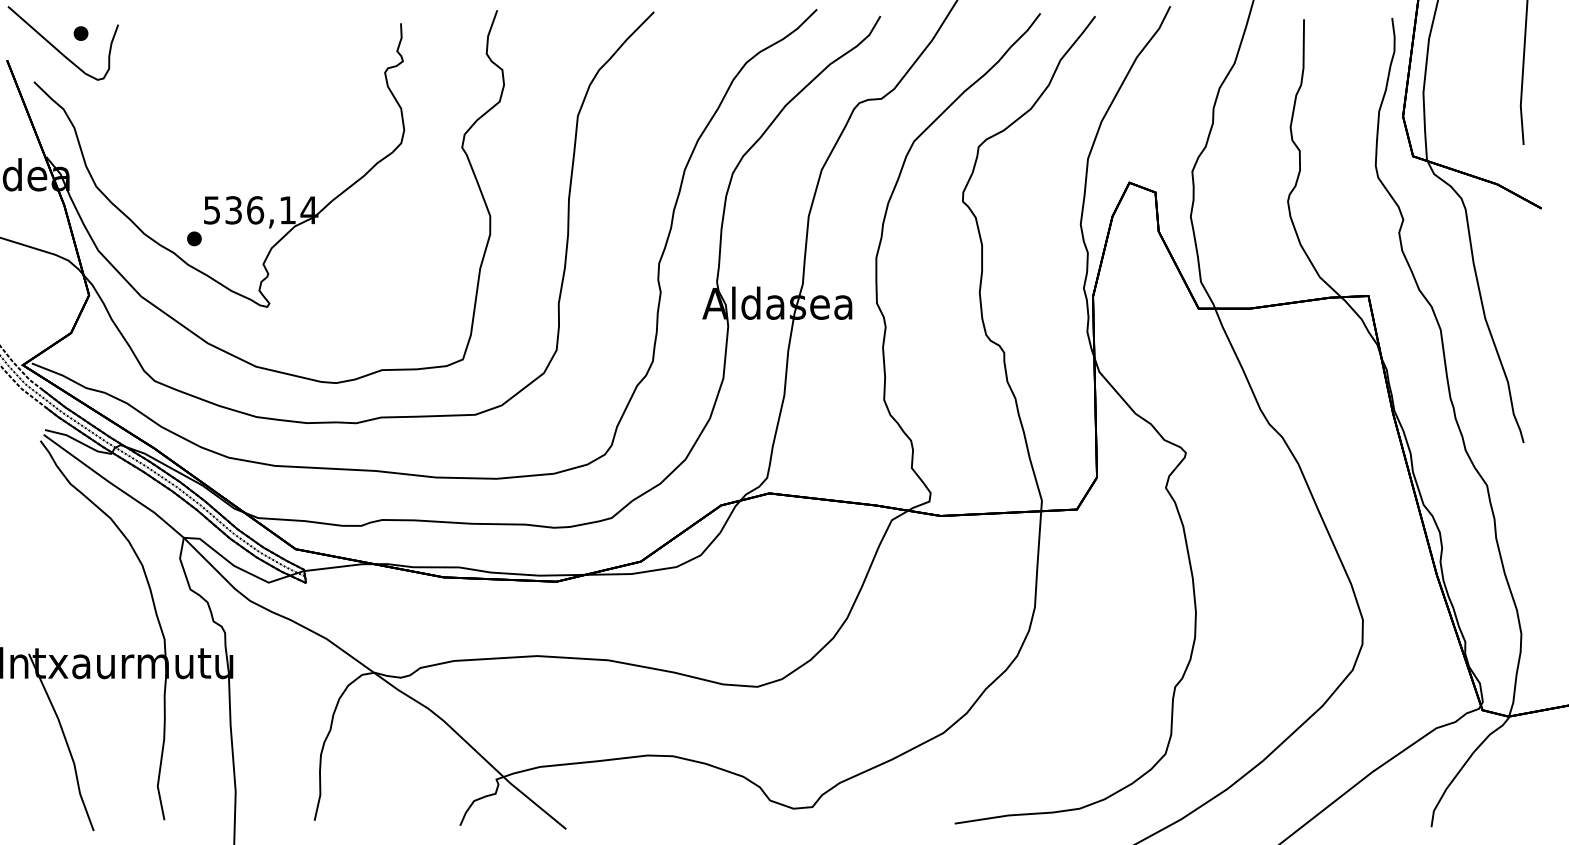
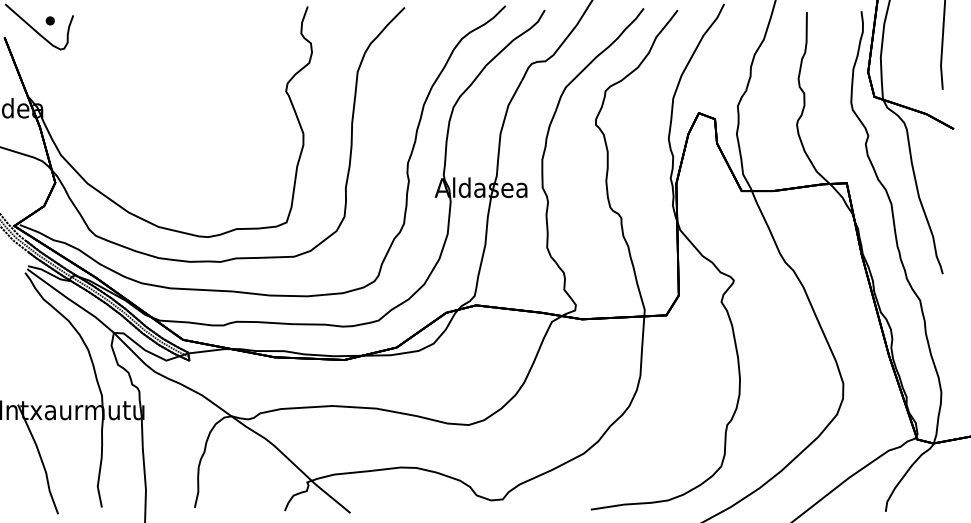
part: (217, 196) -> (134, 121), removed

